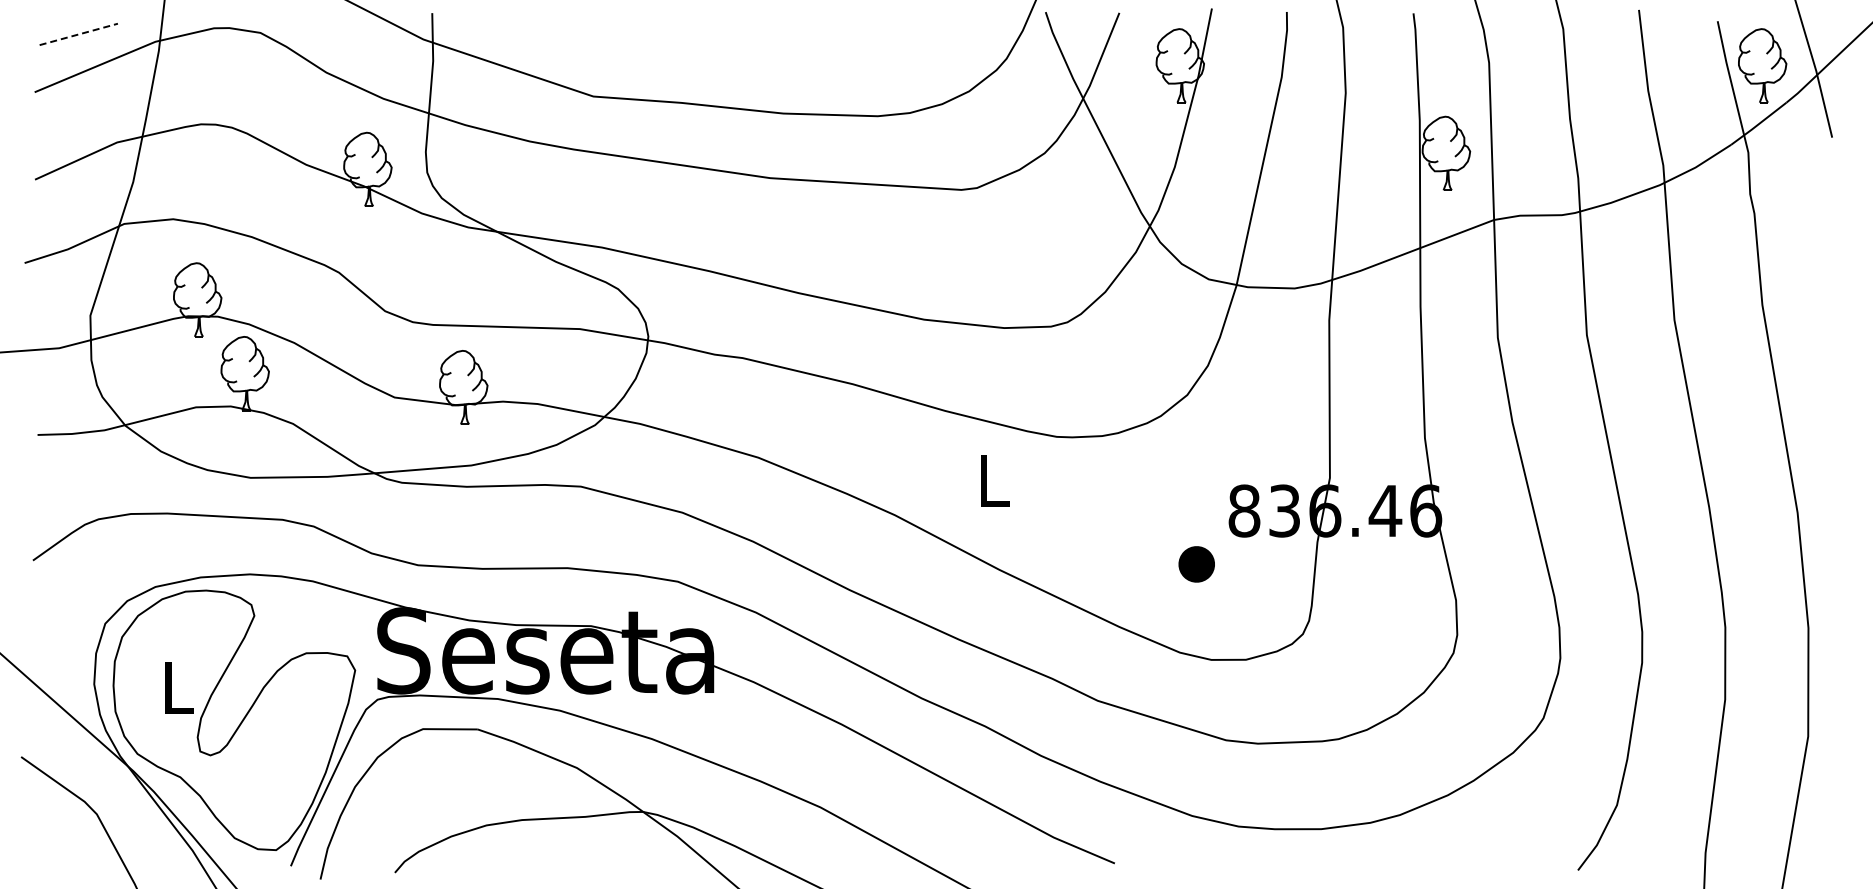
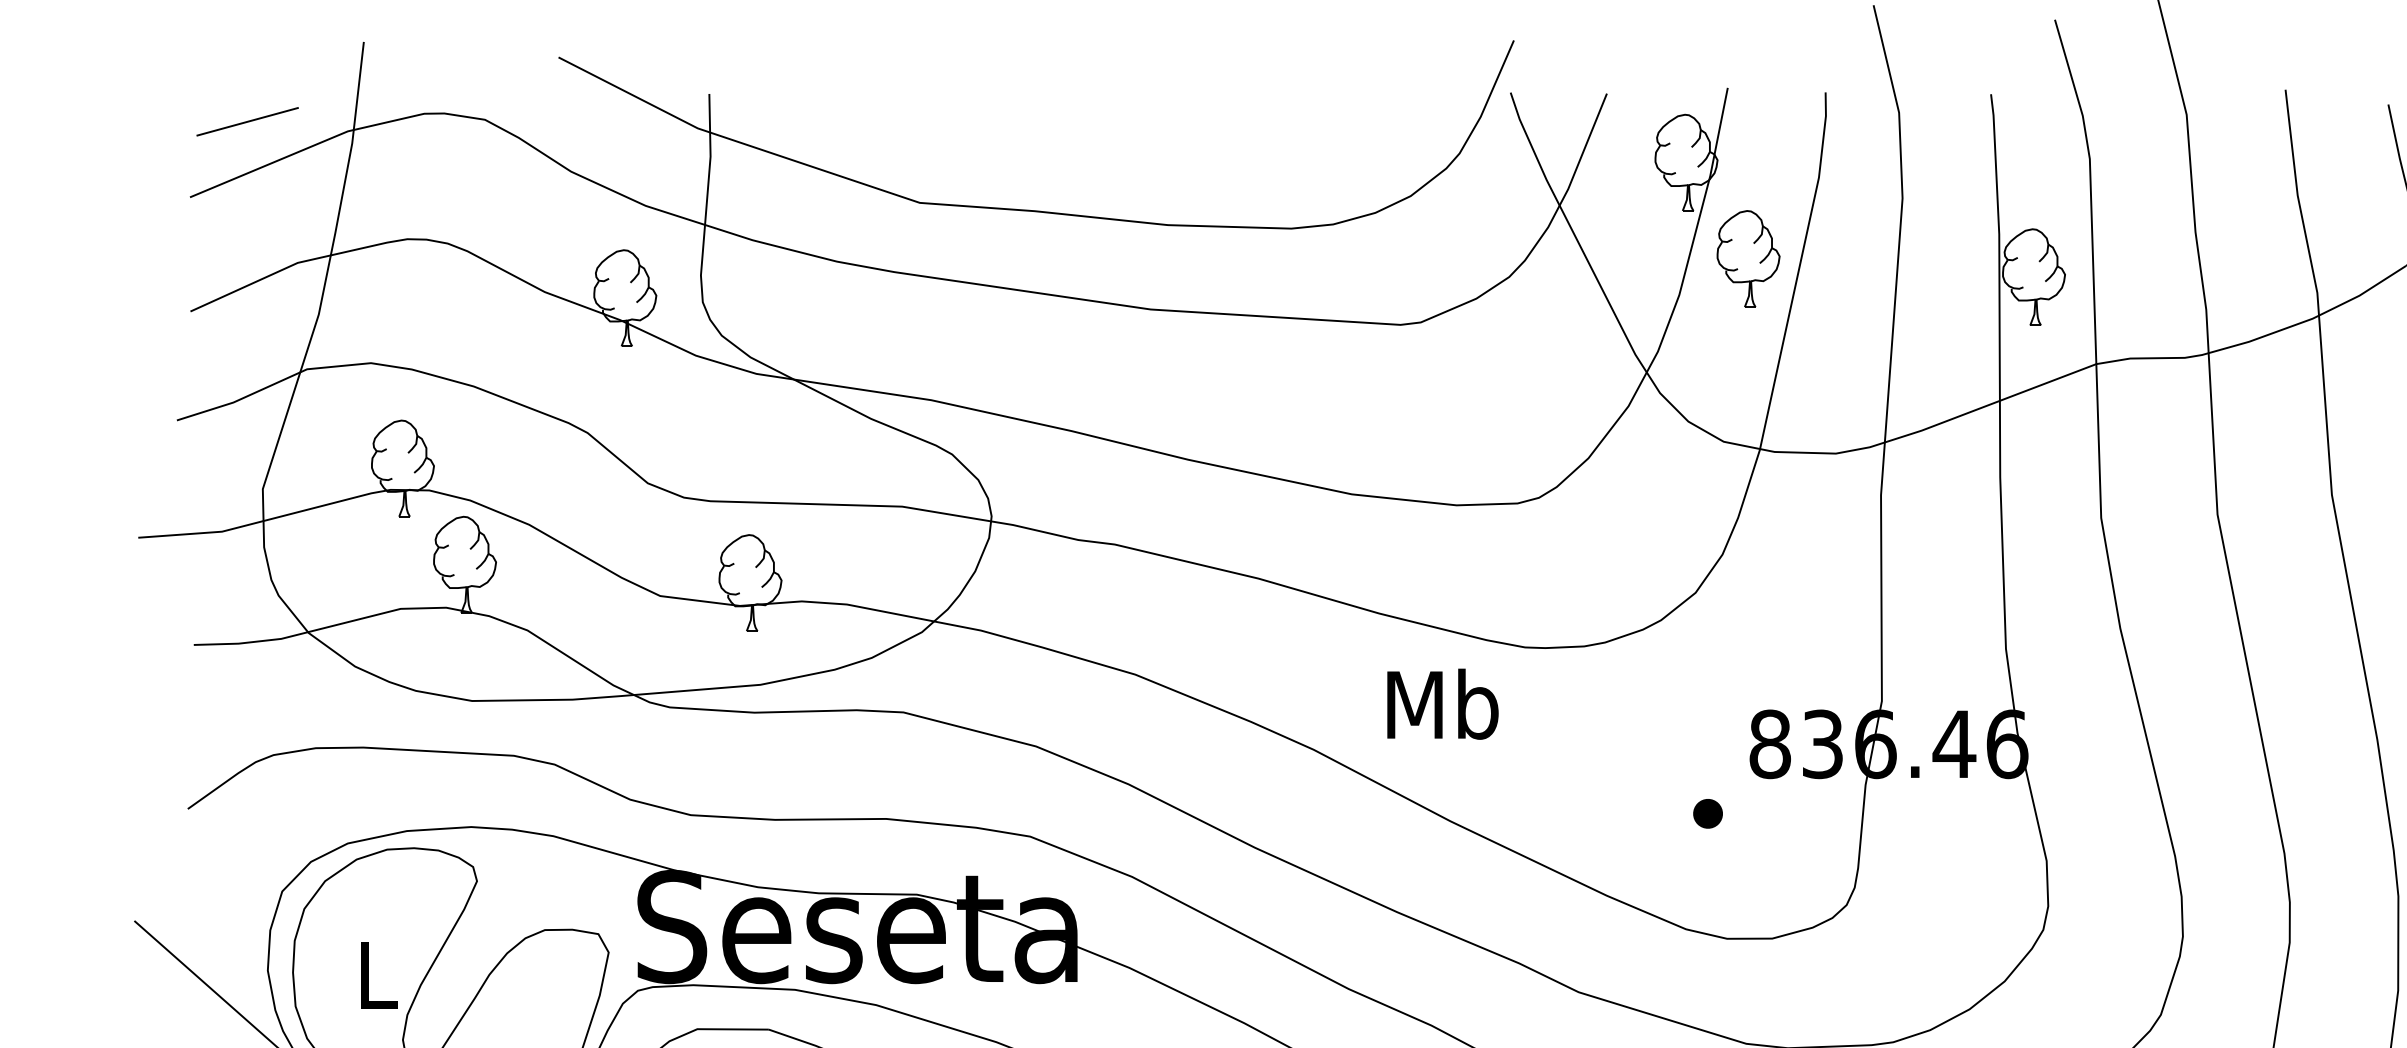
line: (78, 34) -> (247, 121), dashed -> solid
part: (1227, 138) -> (1748, 257), added
text: (993, 480) -> (1442, 704), L -> Mb
part: (1196, 563) -> (1707, 812), size x0.62

